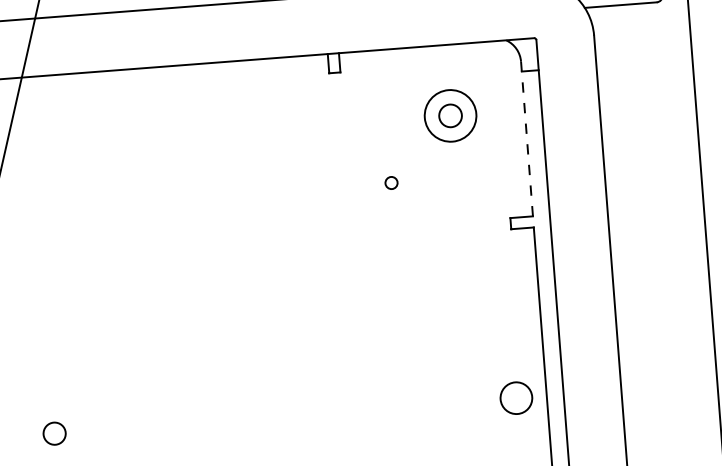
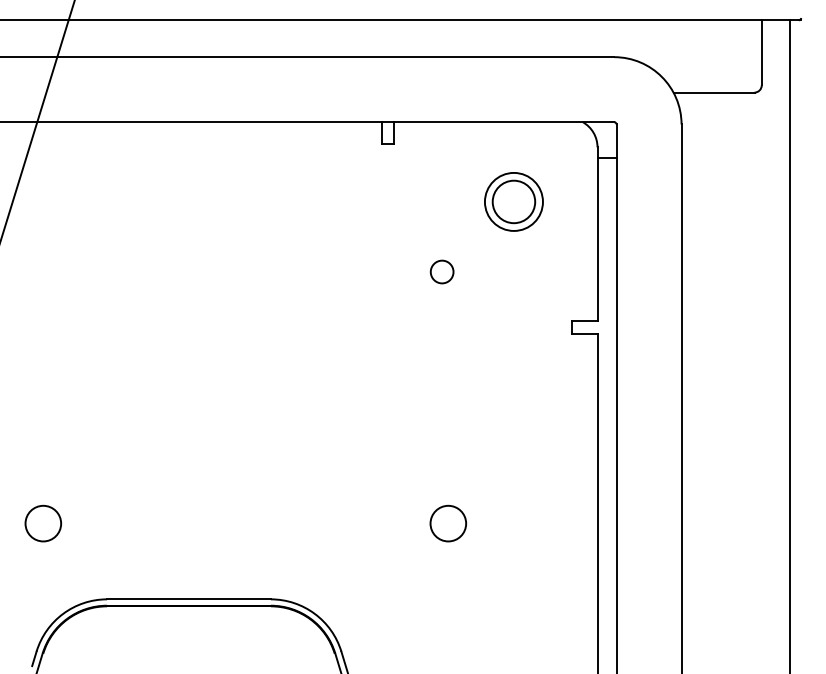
circle: (450, 115) -> (513, 201), size x1.67
line: (526, 139) -> (597, 234), dashed -> solid
circle: (390, 182) -> (441, 271), size x1.67
circle: (516, 398) -> (448, 523), moved
circle: (54, 433) -> (43, 523), size x1.43

